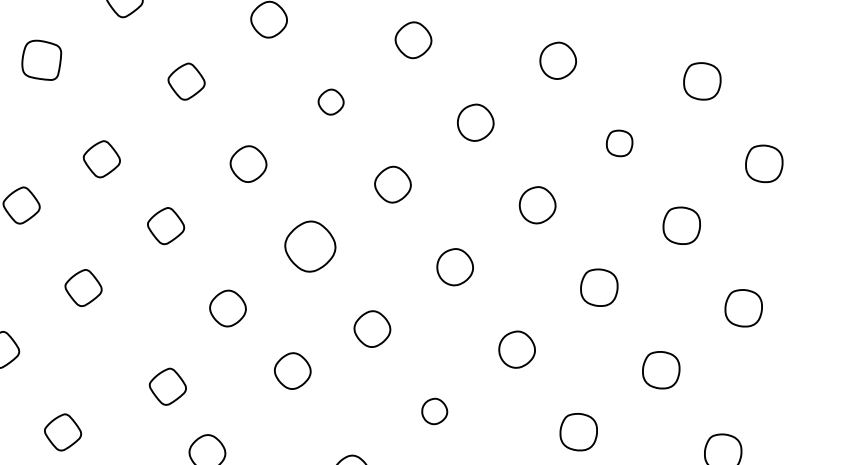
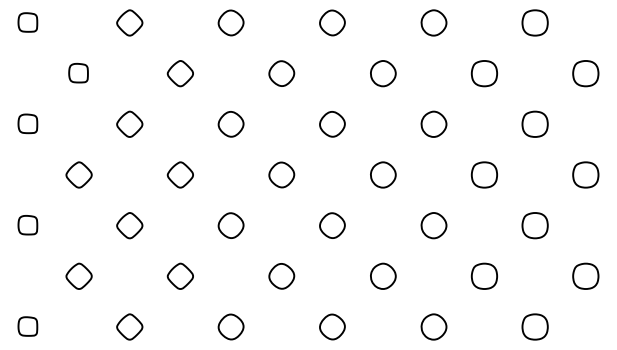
part: (41, 60) -> (78, 73), size x0.71
part: (330, 101) -> (281, 73), size x1.43
part: (618, 142) -> (483, 73), size x1.43
part: (101, 158) -> (129, 123), moved
part: (310, 245) -> (281, 174), size x0.71
part: (292, 371) -> (281, 276), moved
part: (166, 385) -> (179, 275), moved
part: (435, 410) -> (383, 275), size x1.43

